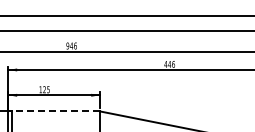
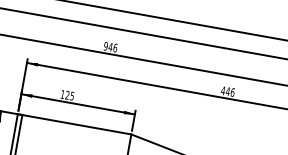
line: (55, 111) -> (76, 124), dashed -> solid

